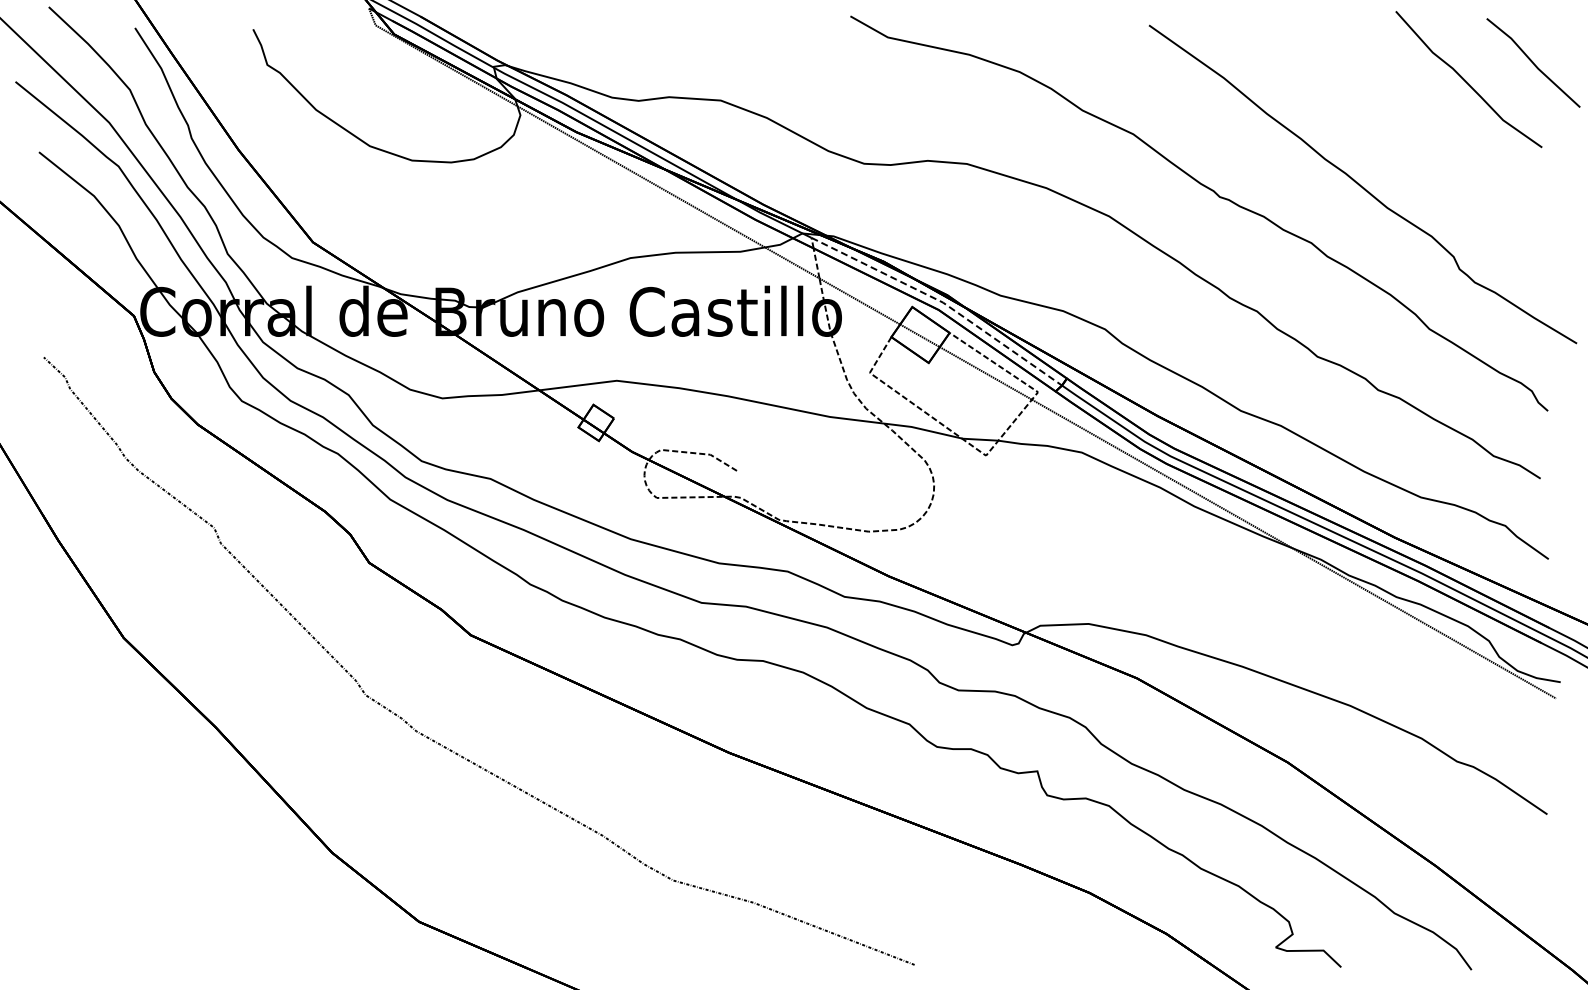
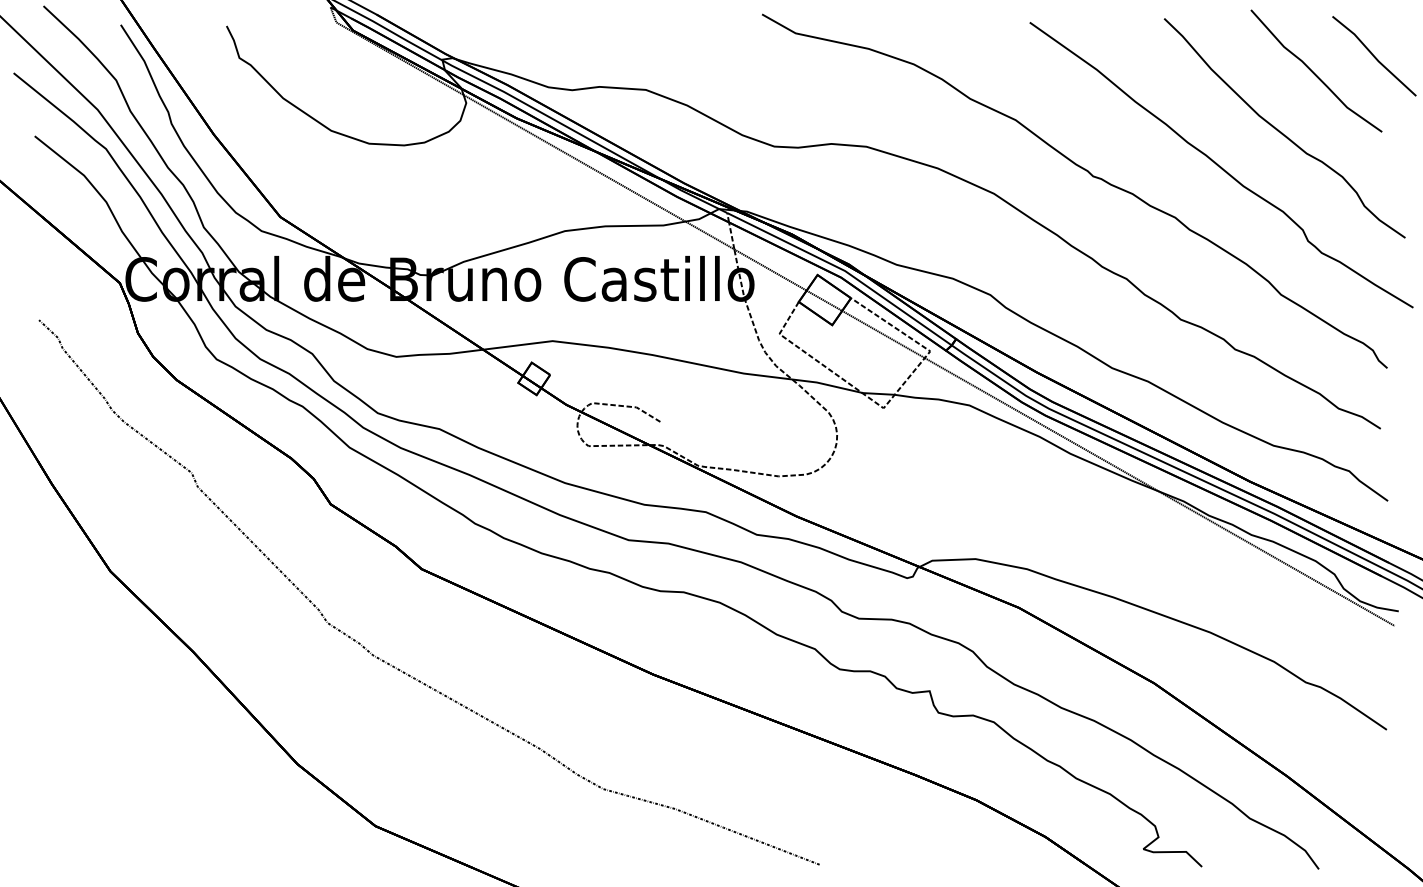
part: (1433, 143) -> (1284, 128), added
line: (942, 302) -> (844, 270), dashed -> solid

